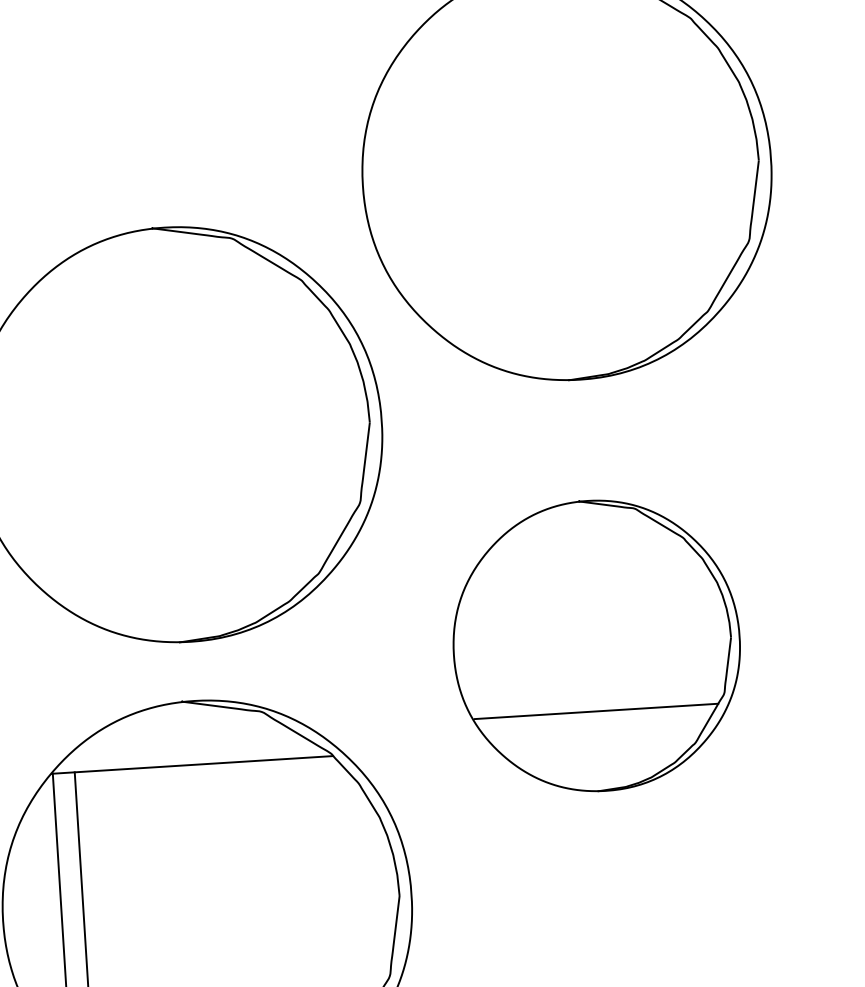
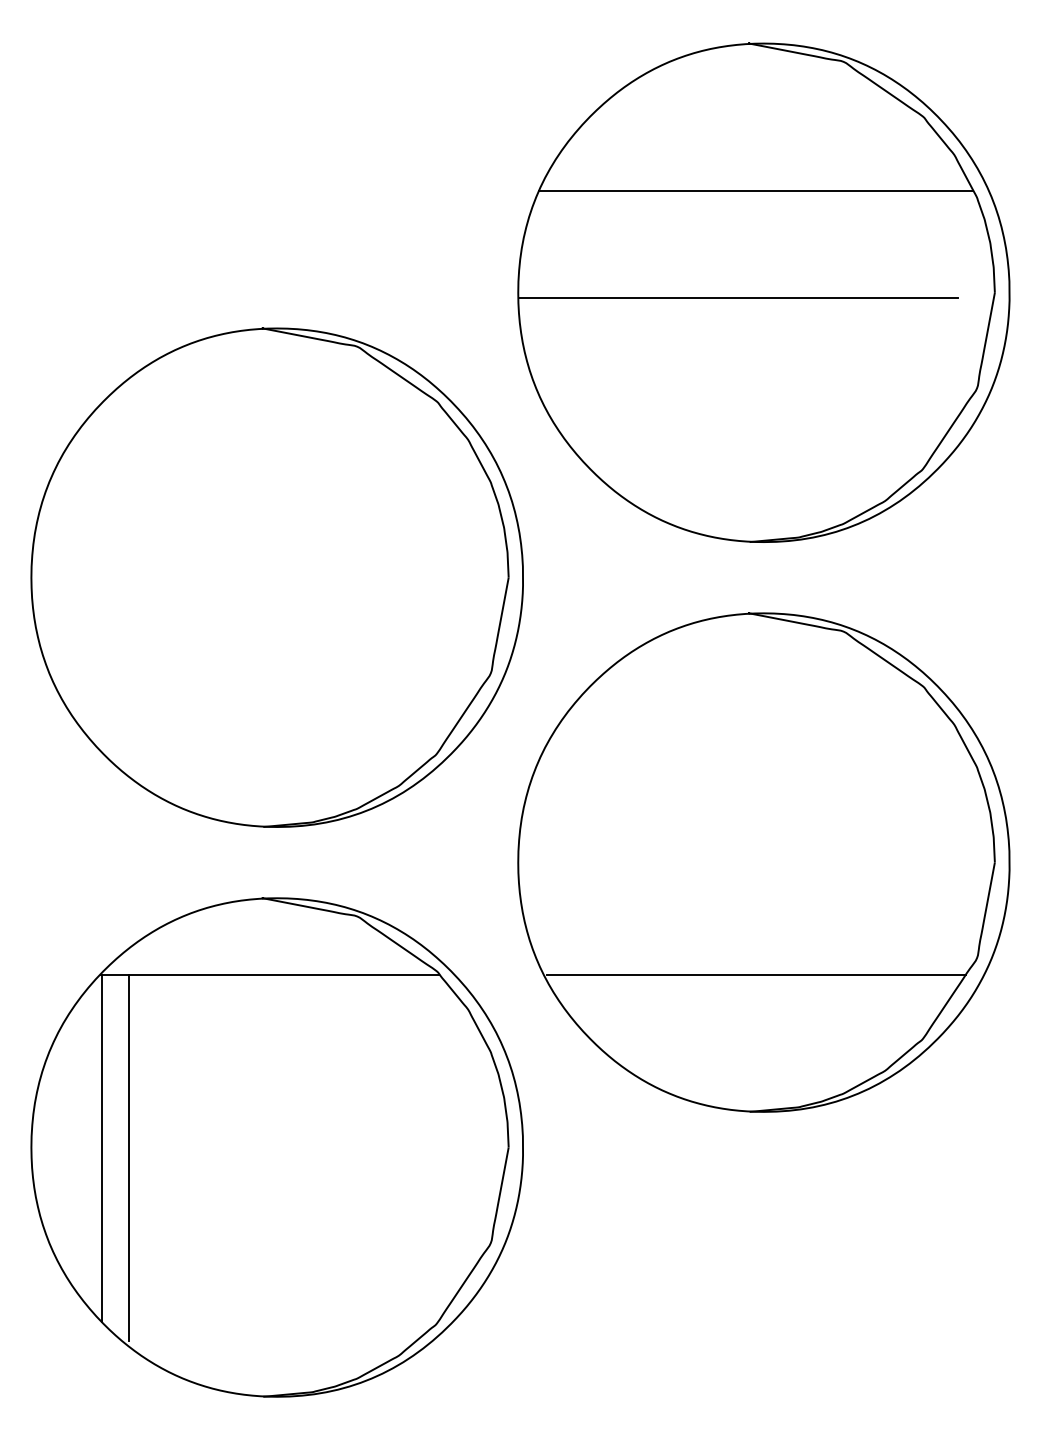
line: (554, 88) -> (755, 191), added
line: (545, 178) -> (737, 298), added
part: (596, 645) -> (763, 862), size x1.43

